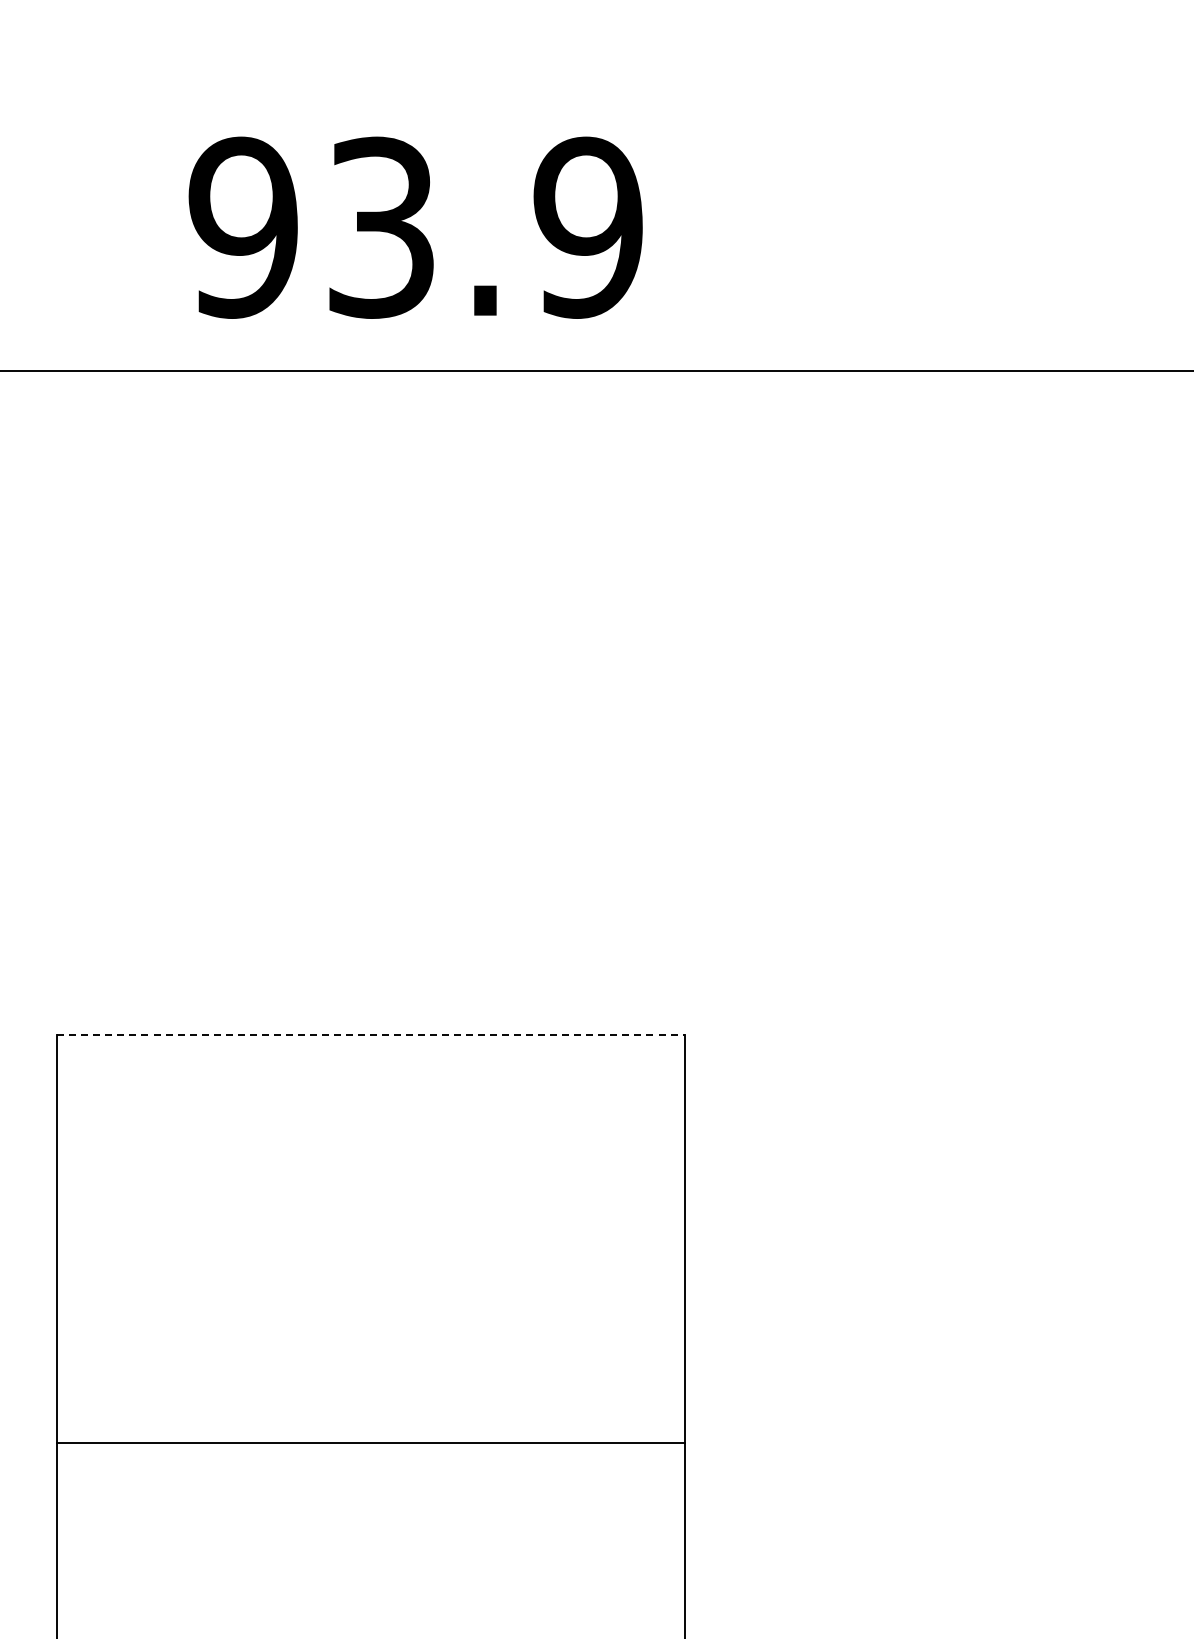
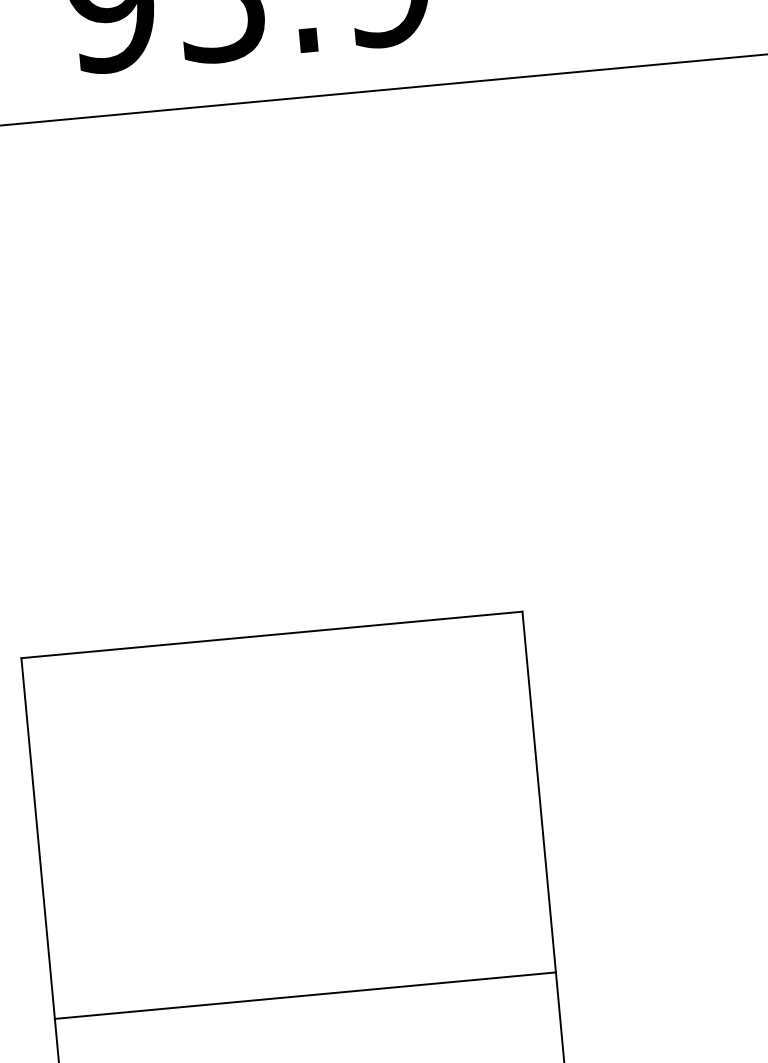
line: (371, 1035) -> (272, 635), dashed -> solid
line: (371, 1443) -> (305, 995), moved

